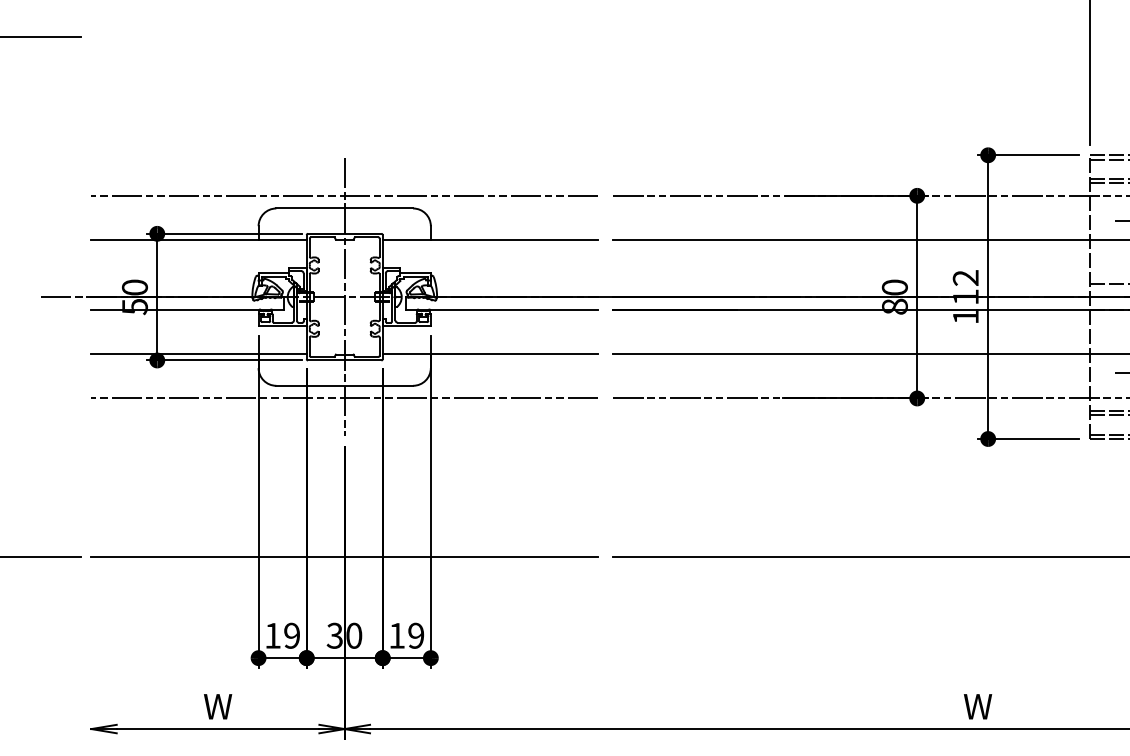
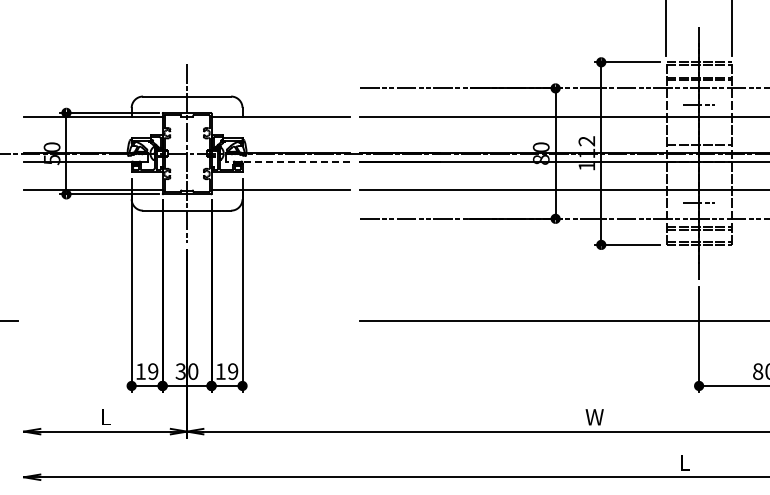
line: (345, 195) -> (187, 88), removed
line: (502, 309) -> (288, 161), solid -> dashed
line: (345, 397) -> (187, 218), removed
line: (345, 556) -> (187, 320), removed
text: (217, 707) -> (105, 417), W -> L

